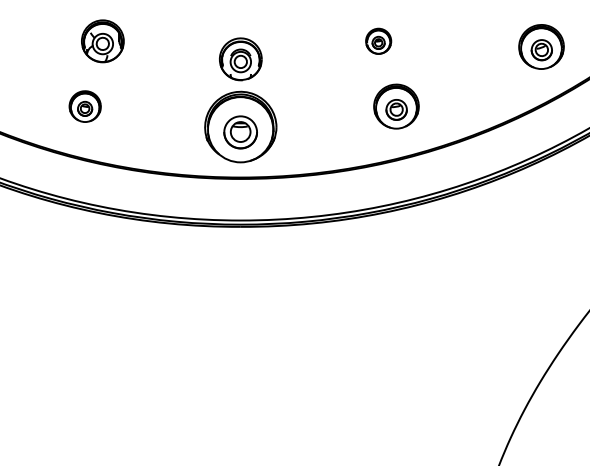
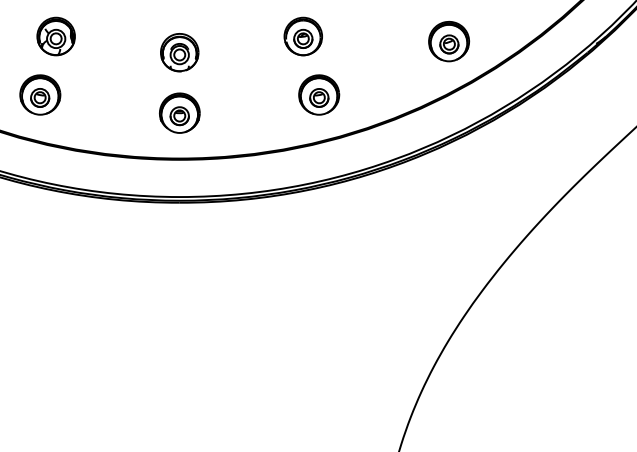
part: (377, 41) -> (302, 36), size x1.67
part: (85, 106) -> (40, 94), size x1.43
part: (240, 126) -> (179, 112), size x0.62

